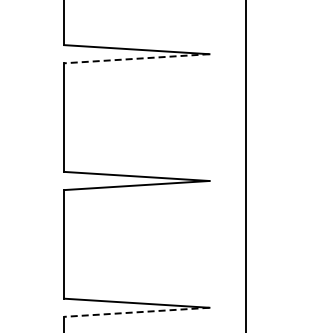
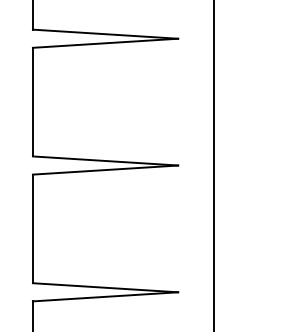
line: (136, 58) -> (105, 43), dashed -> solid
line: (136, 312) -> (105, 297), dashed -> solid

